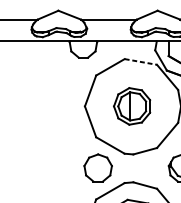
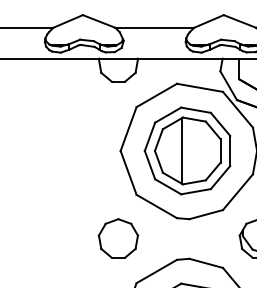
line: (141, 61) -> (200, 87), dashed -> solid
part: (132, 106) -> (187, 150), size x1.67
part: (97, 168) -> (117, 238), moved

